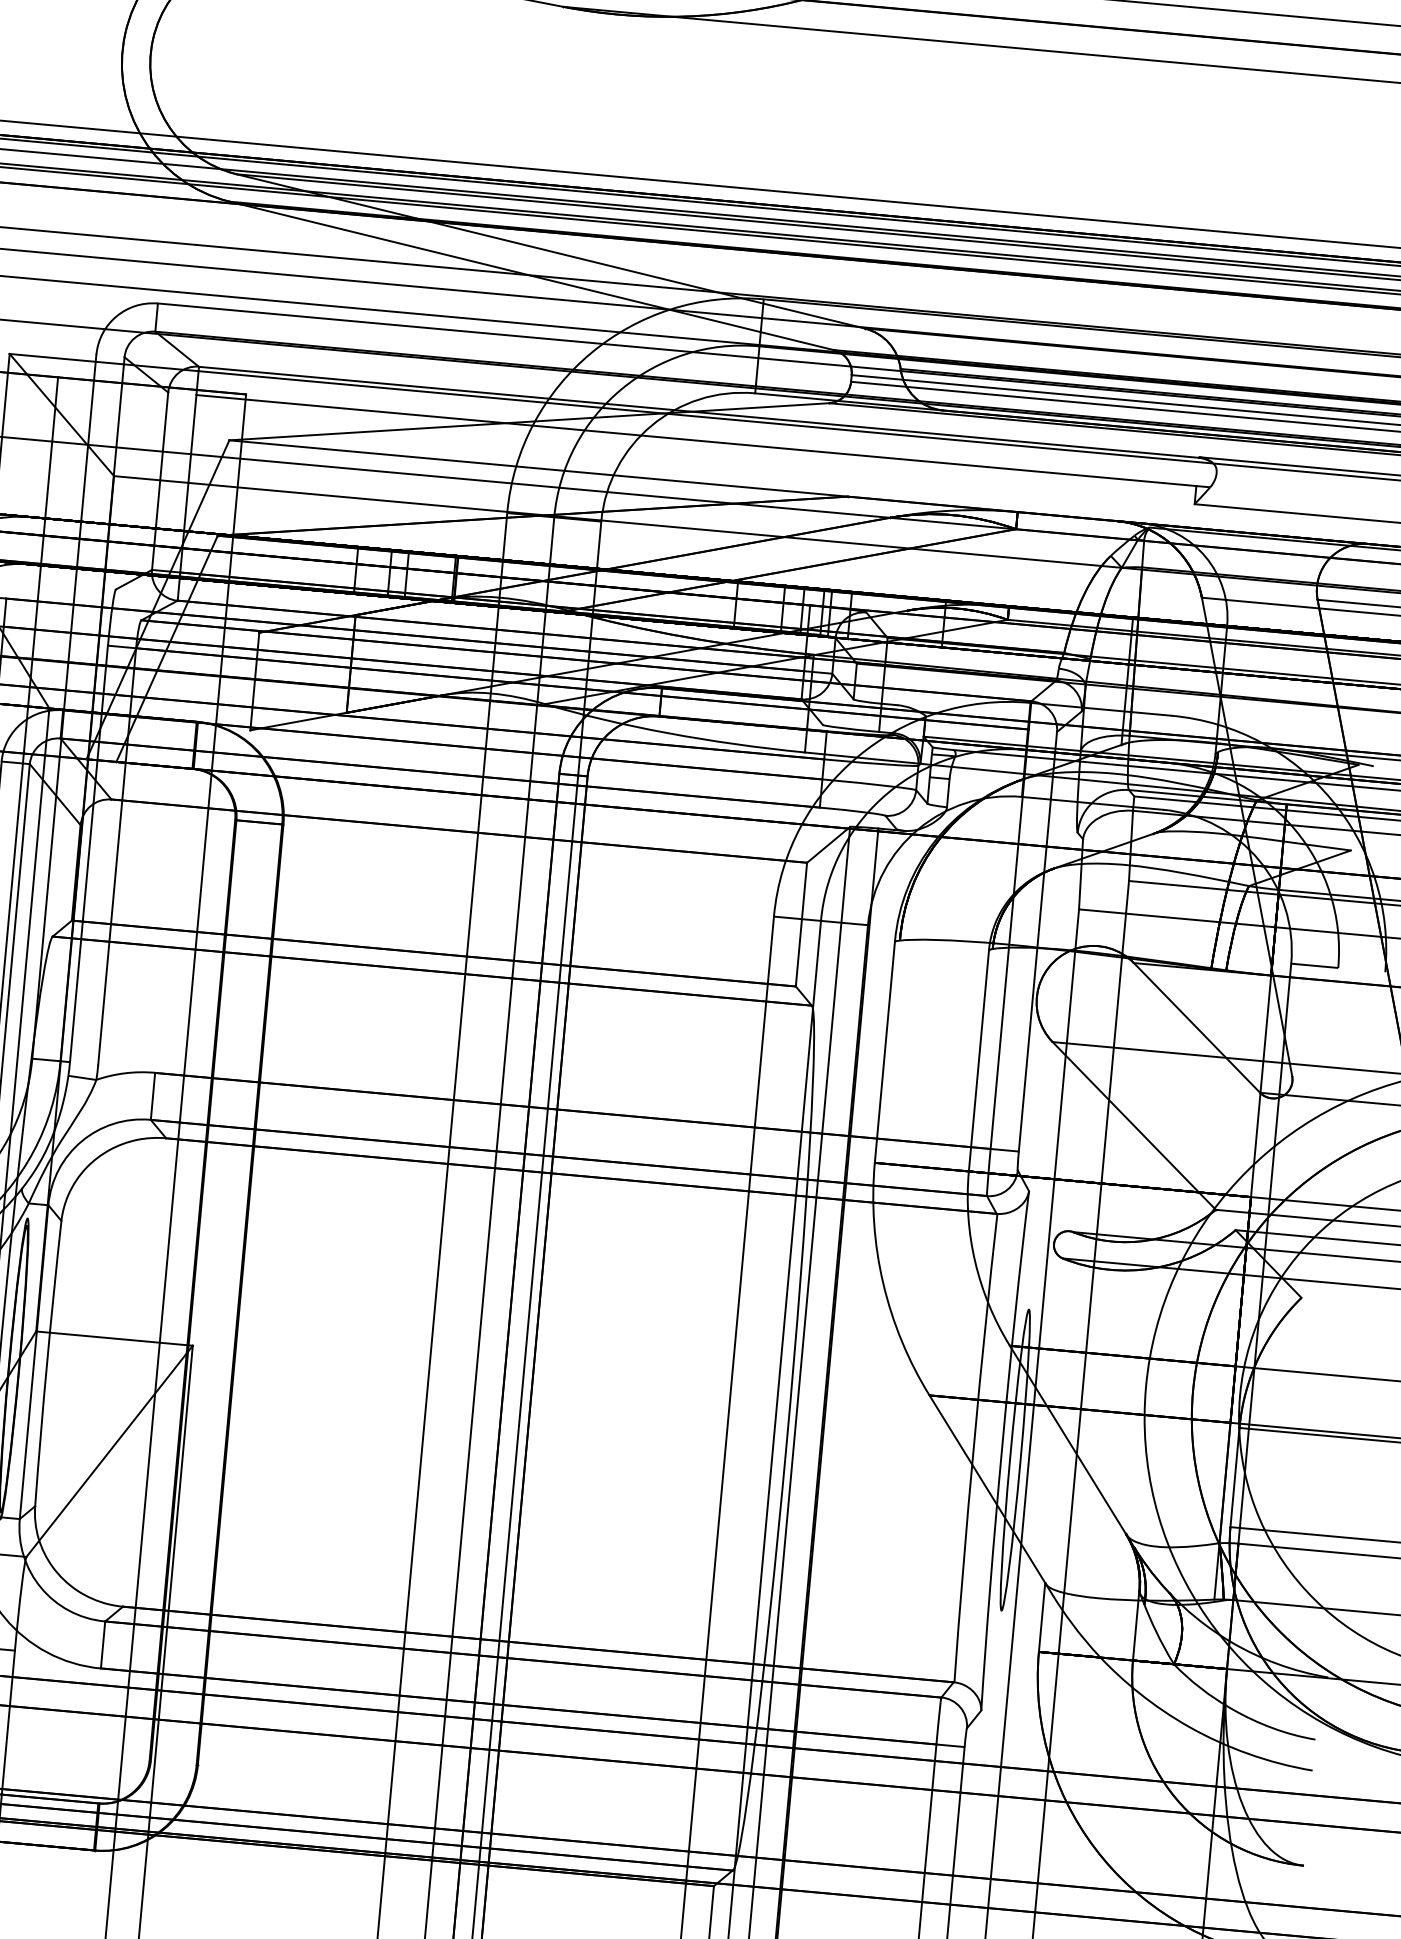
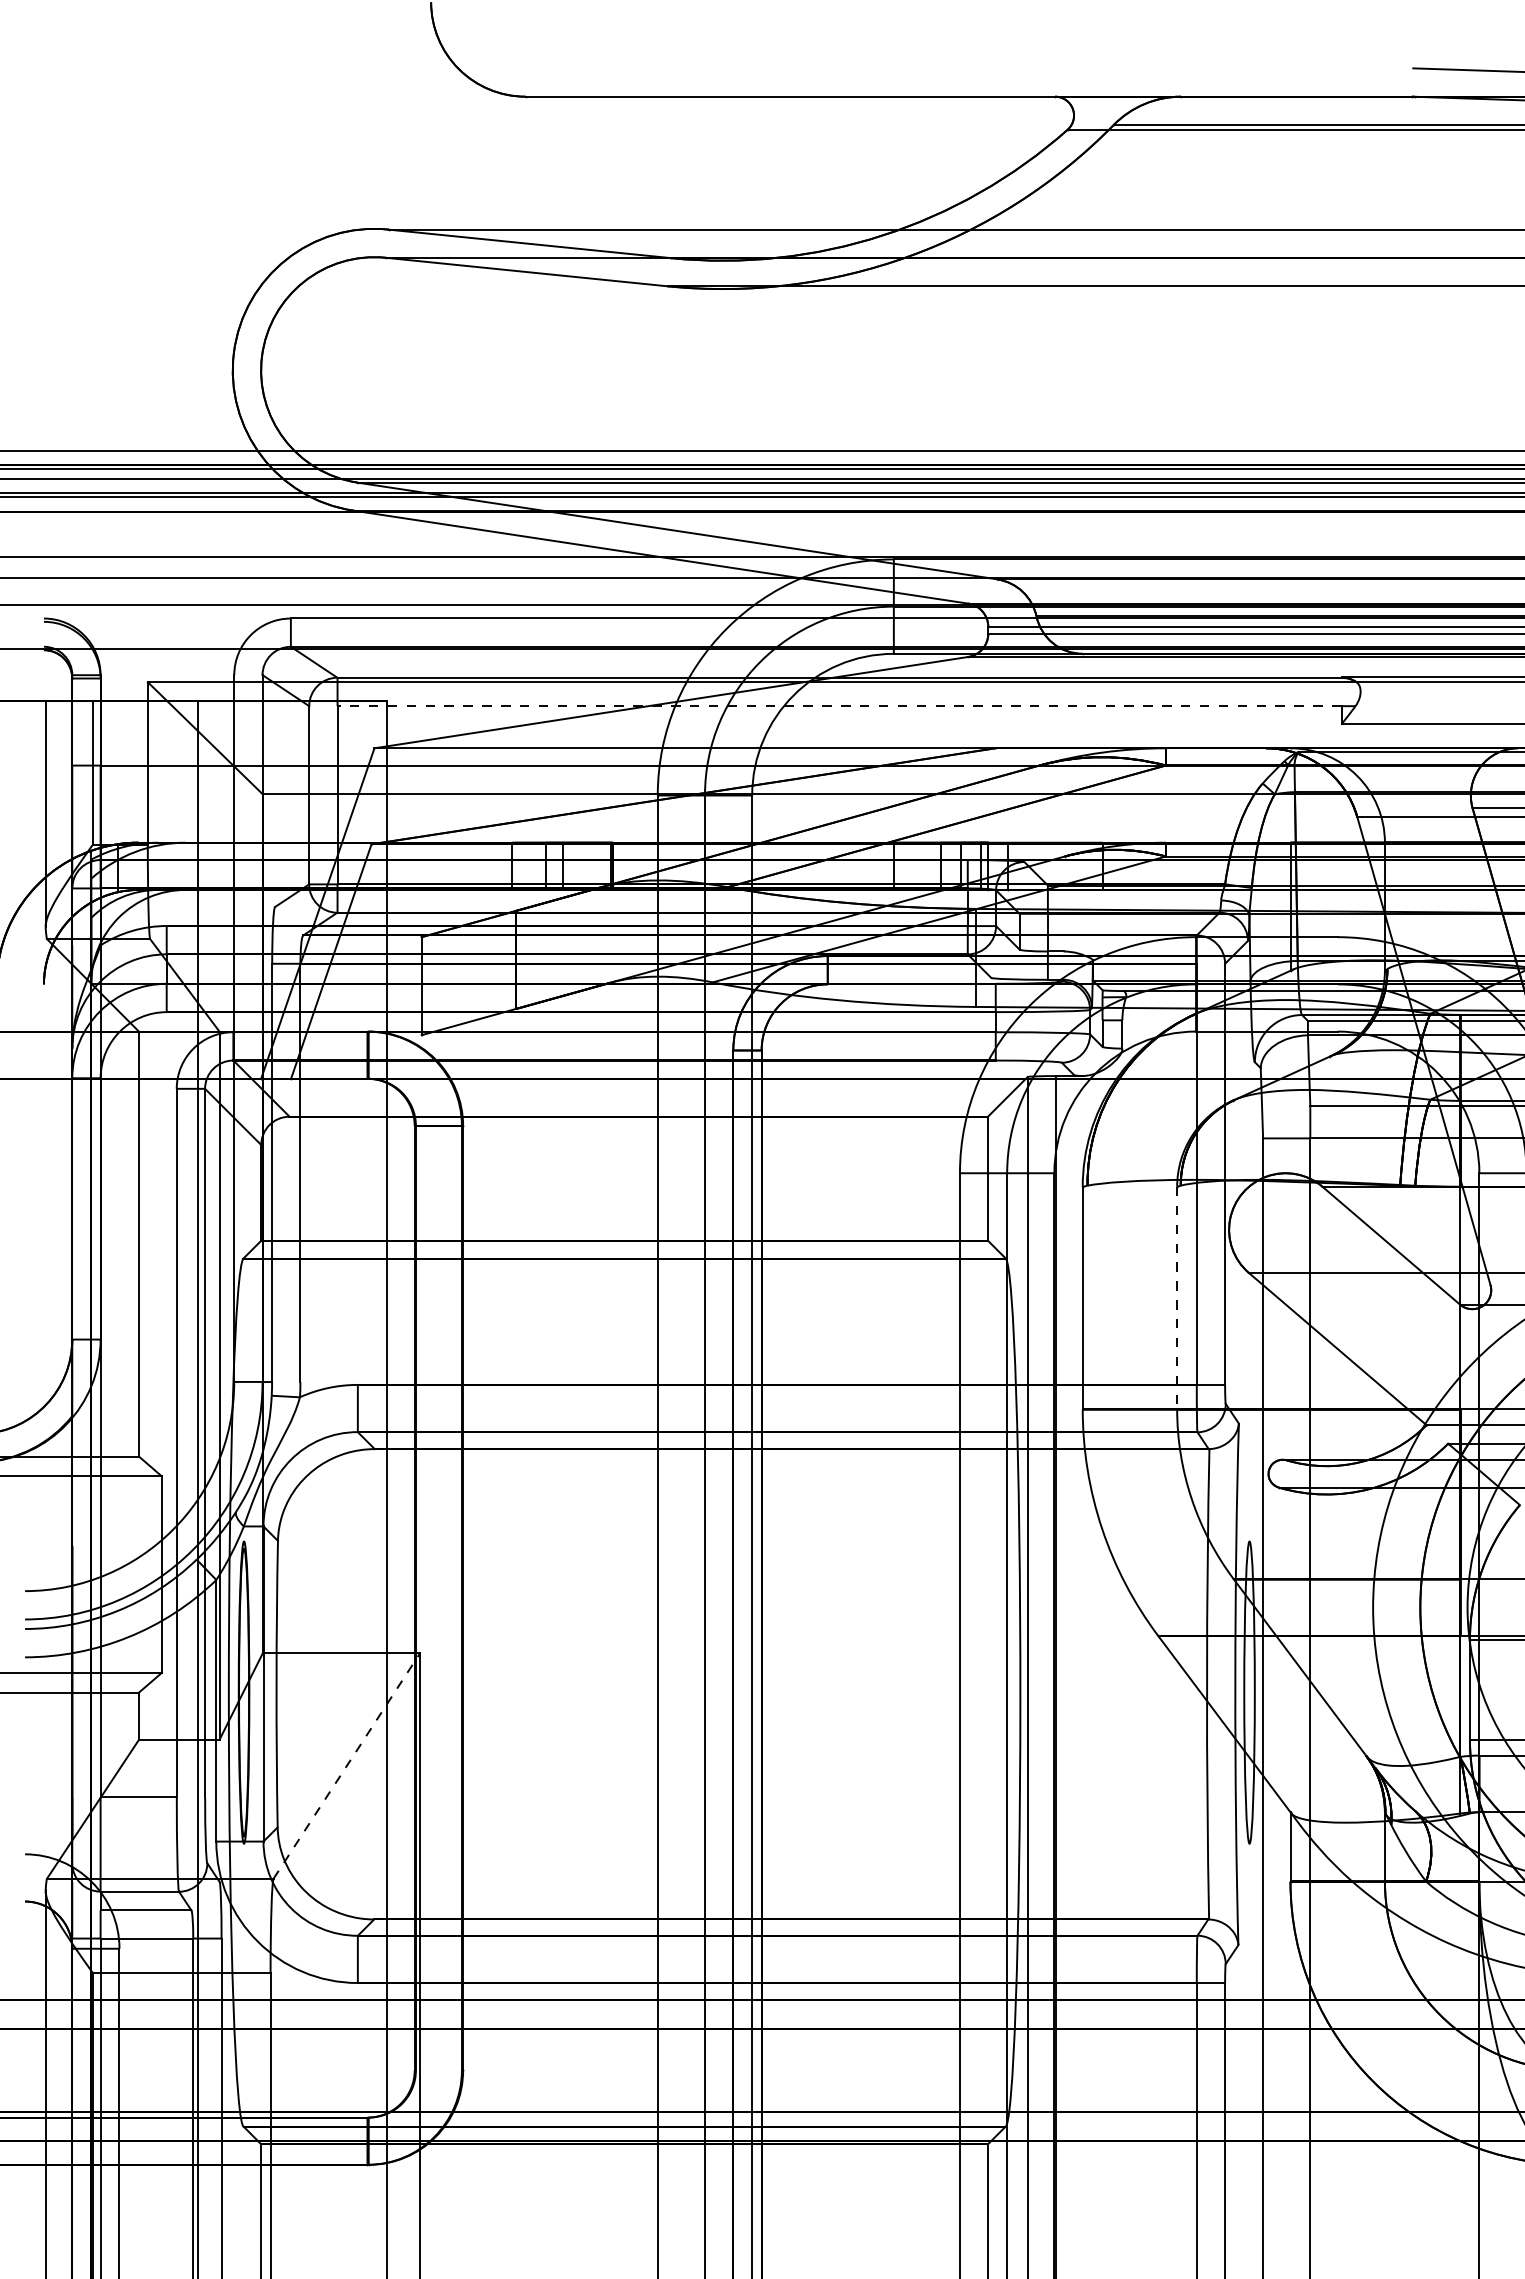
line: (696, 440) -> (839, 706), solid -> dashed
line: (979, 1061) -> (1177, 1298), solid -> dashed
line: (110, 1450) -> (347, 1765), solid -> dashed

